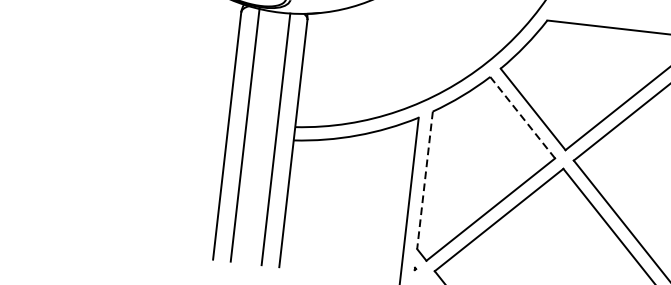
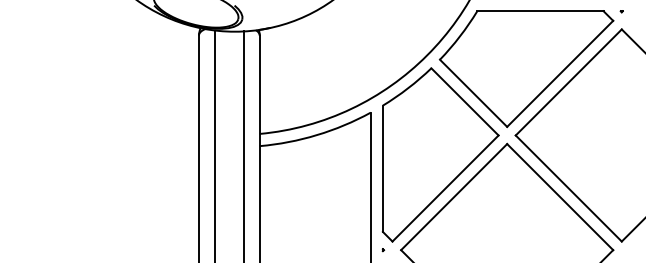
line: (522, 117) -> (464, 101), dashed -> solid
line: (424, 181) -> (382, 169), dashed -> solid

